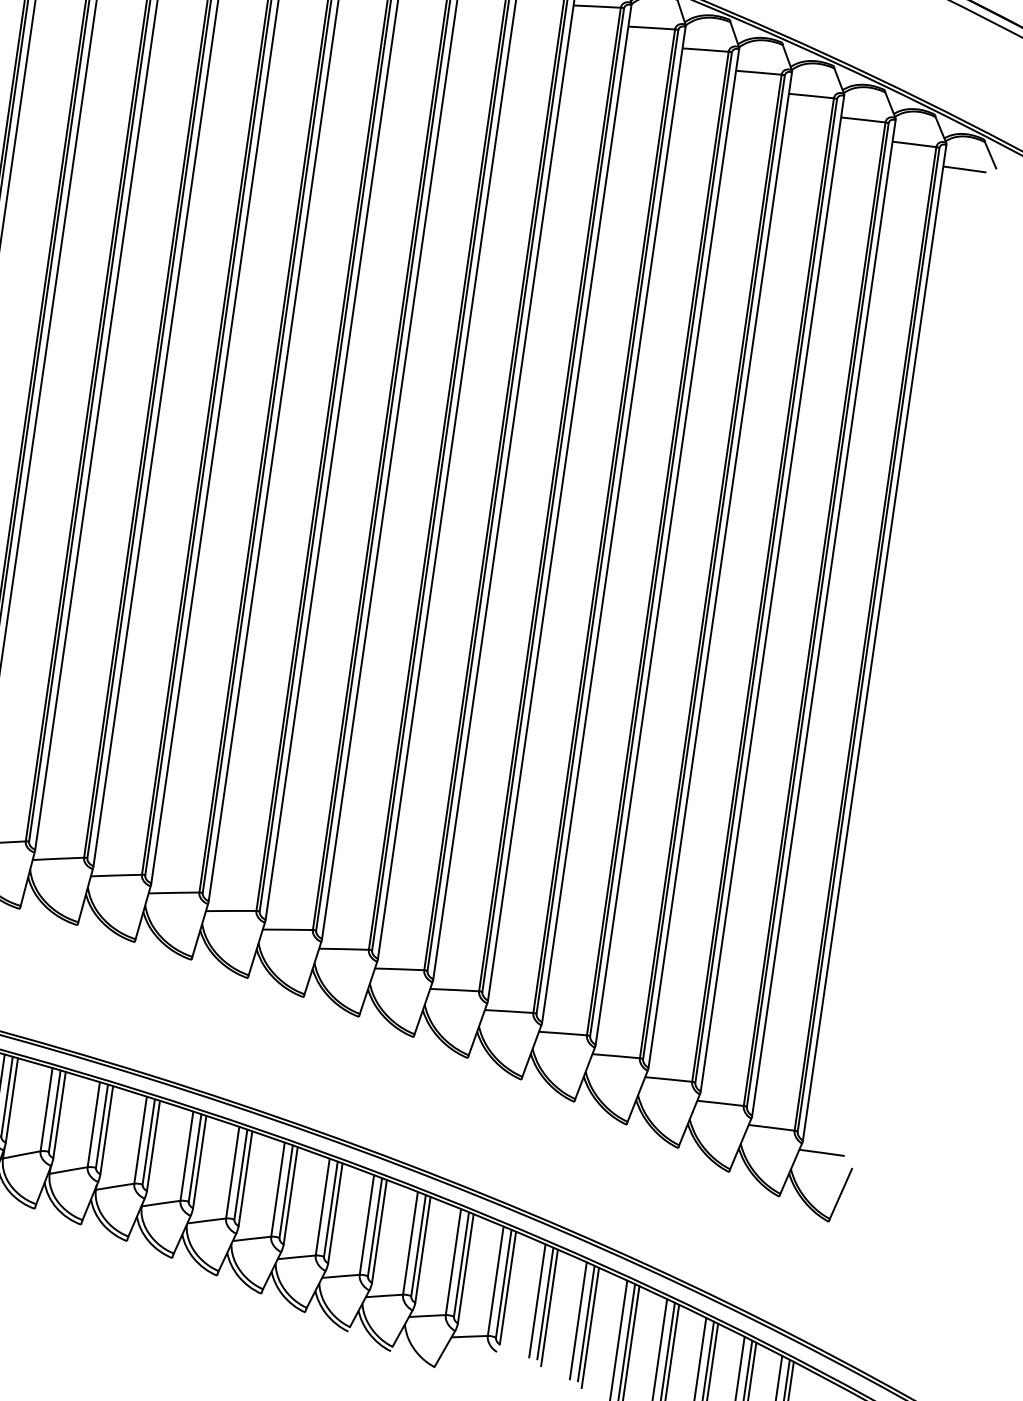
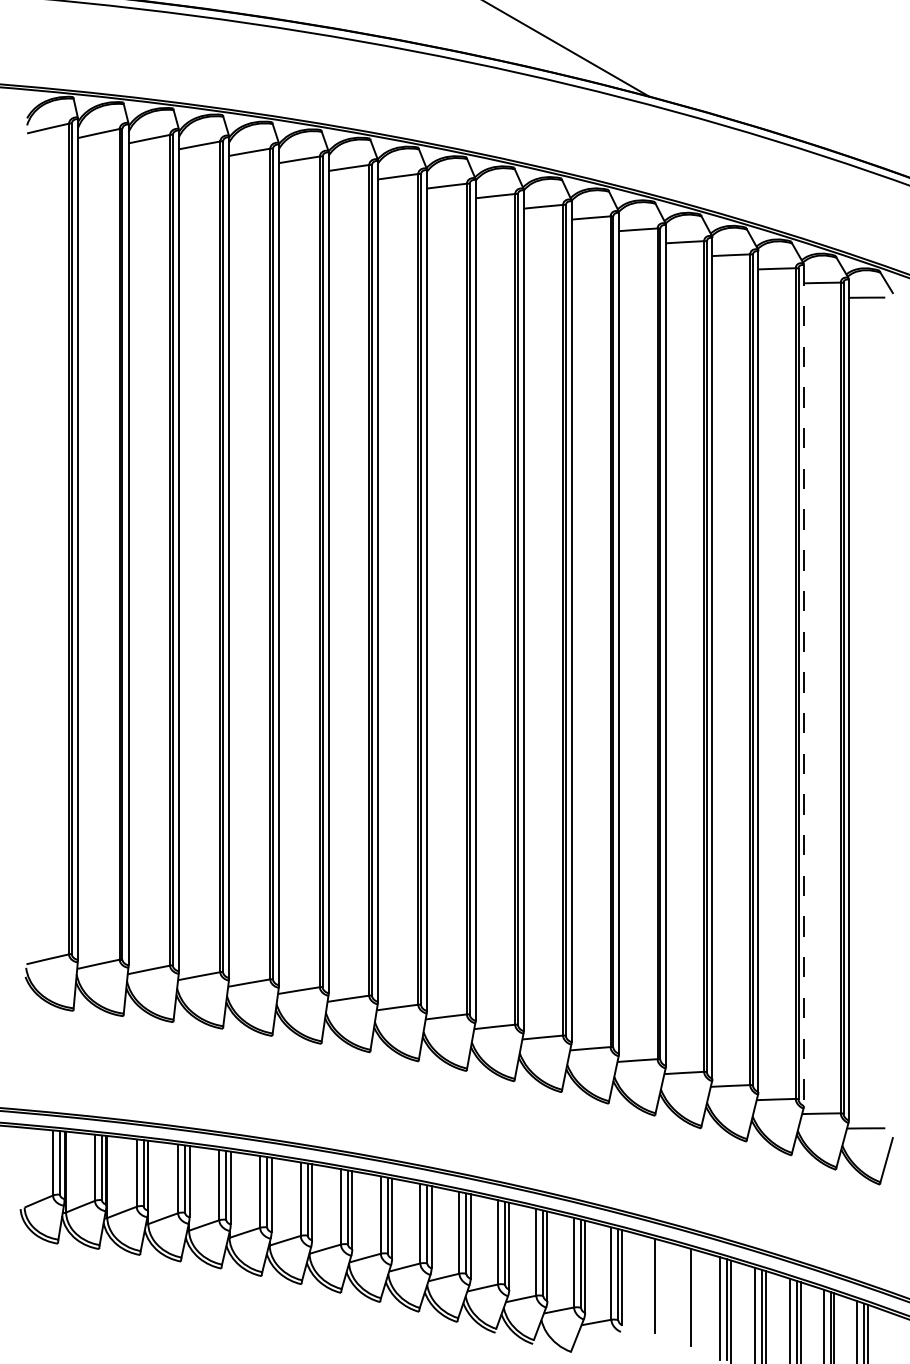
line: (823, 618) -> (803, 686), solid -> dashed
line: (537, 1300) -> (648, 1284), removed
line: (549, 1308) -> (659, 1289), removed
line: (578, 1320) -> (684, 1296), removed
line: (590, 1327) -> (695, 1300), removed

